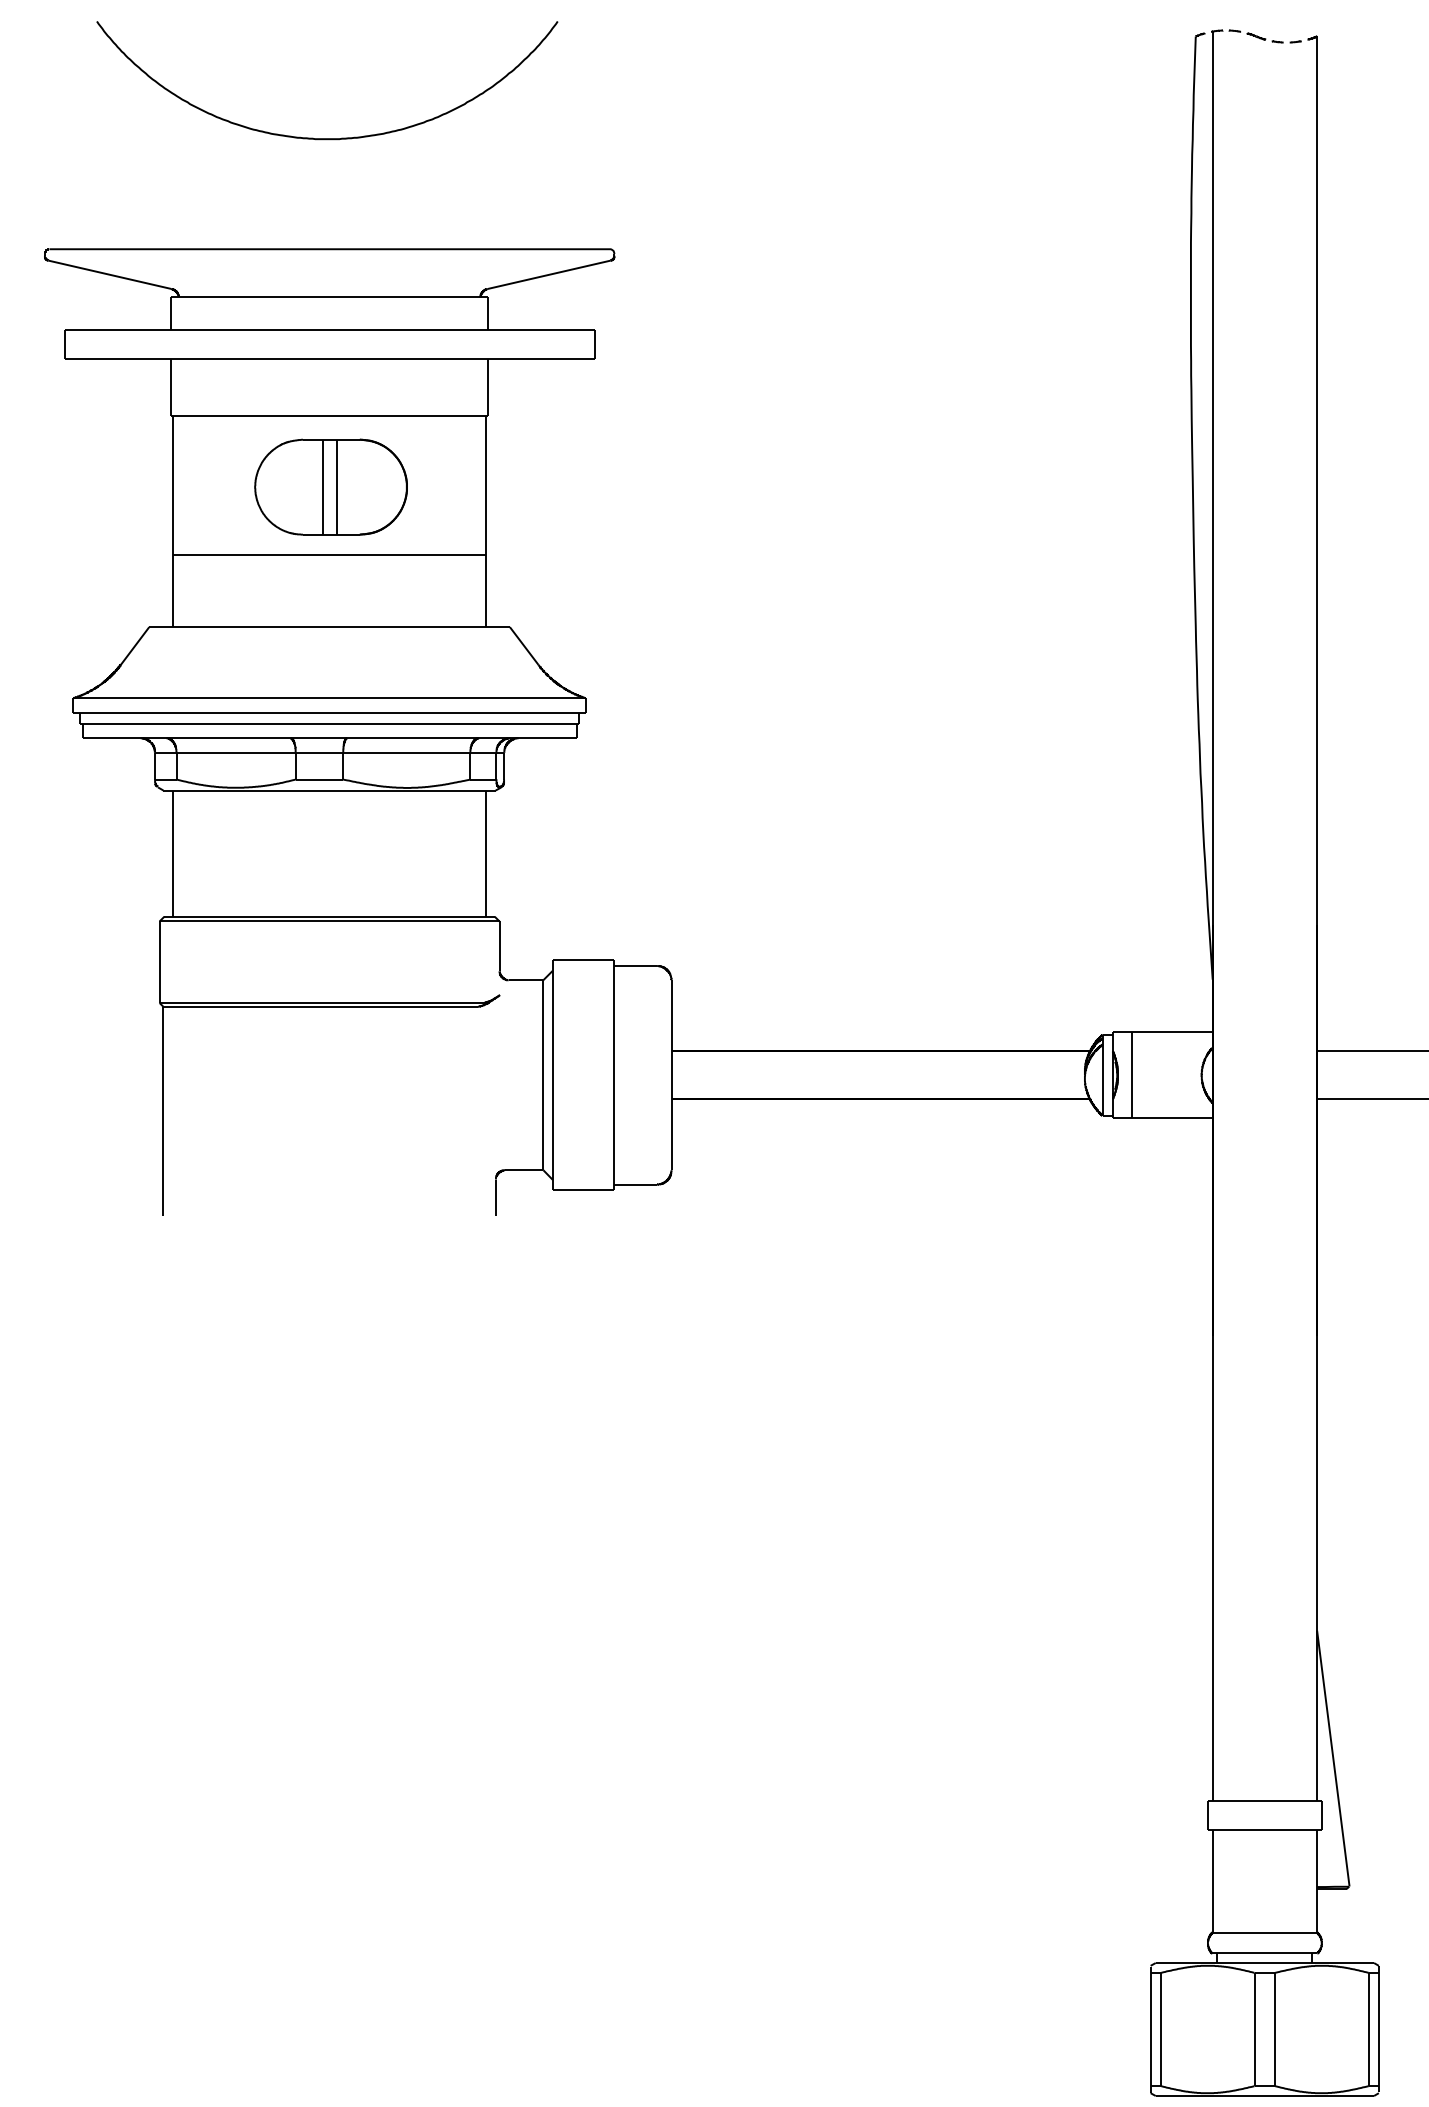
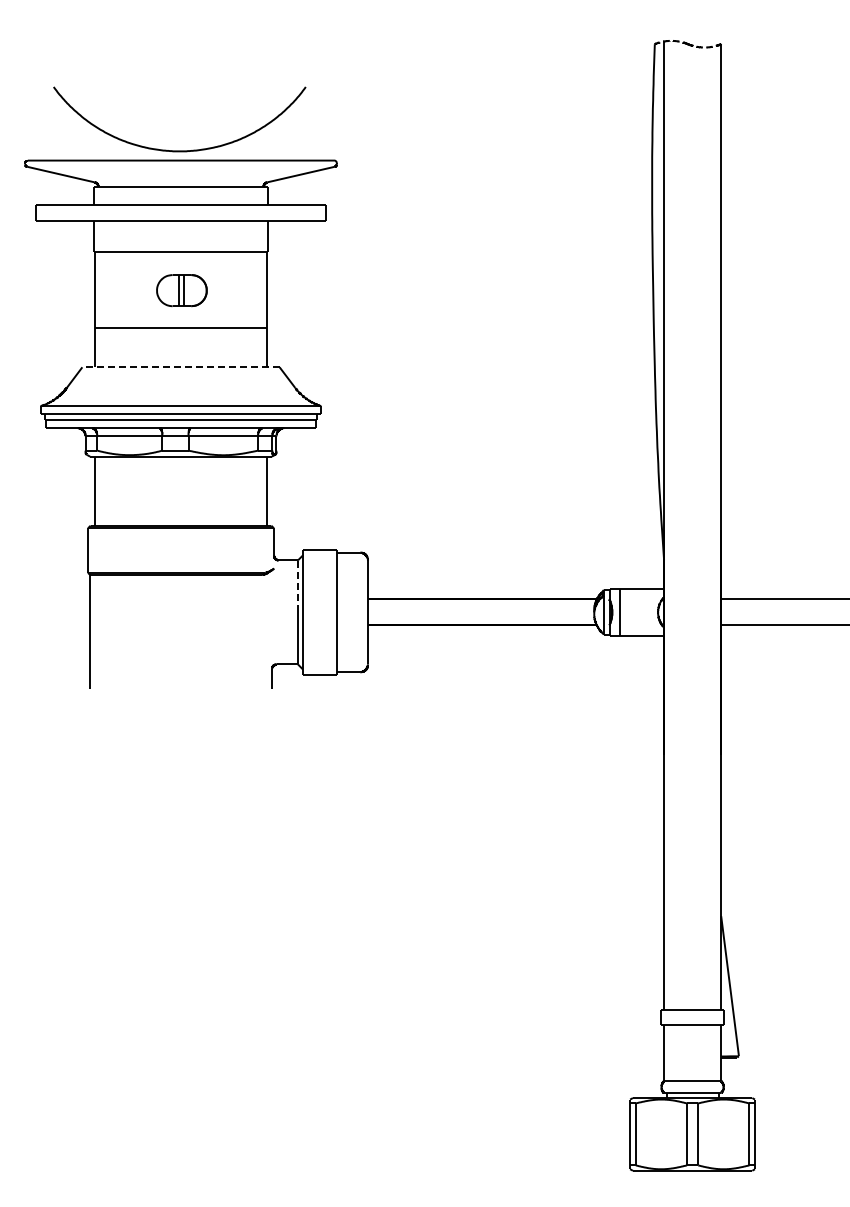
curve: (326, 137) -> (179, 150), moved
part: (330, 486) -> (181, 290), size x0.6
line: (330, 627) -> (181, 367), solid -> dashed
line: (542, 1027) -> (297, 586), solid -> dashed

